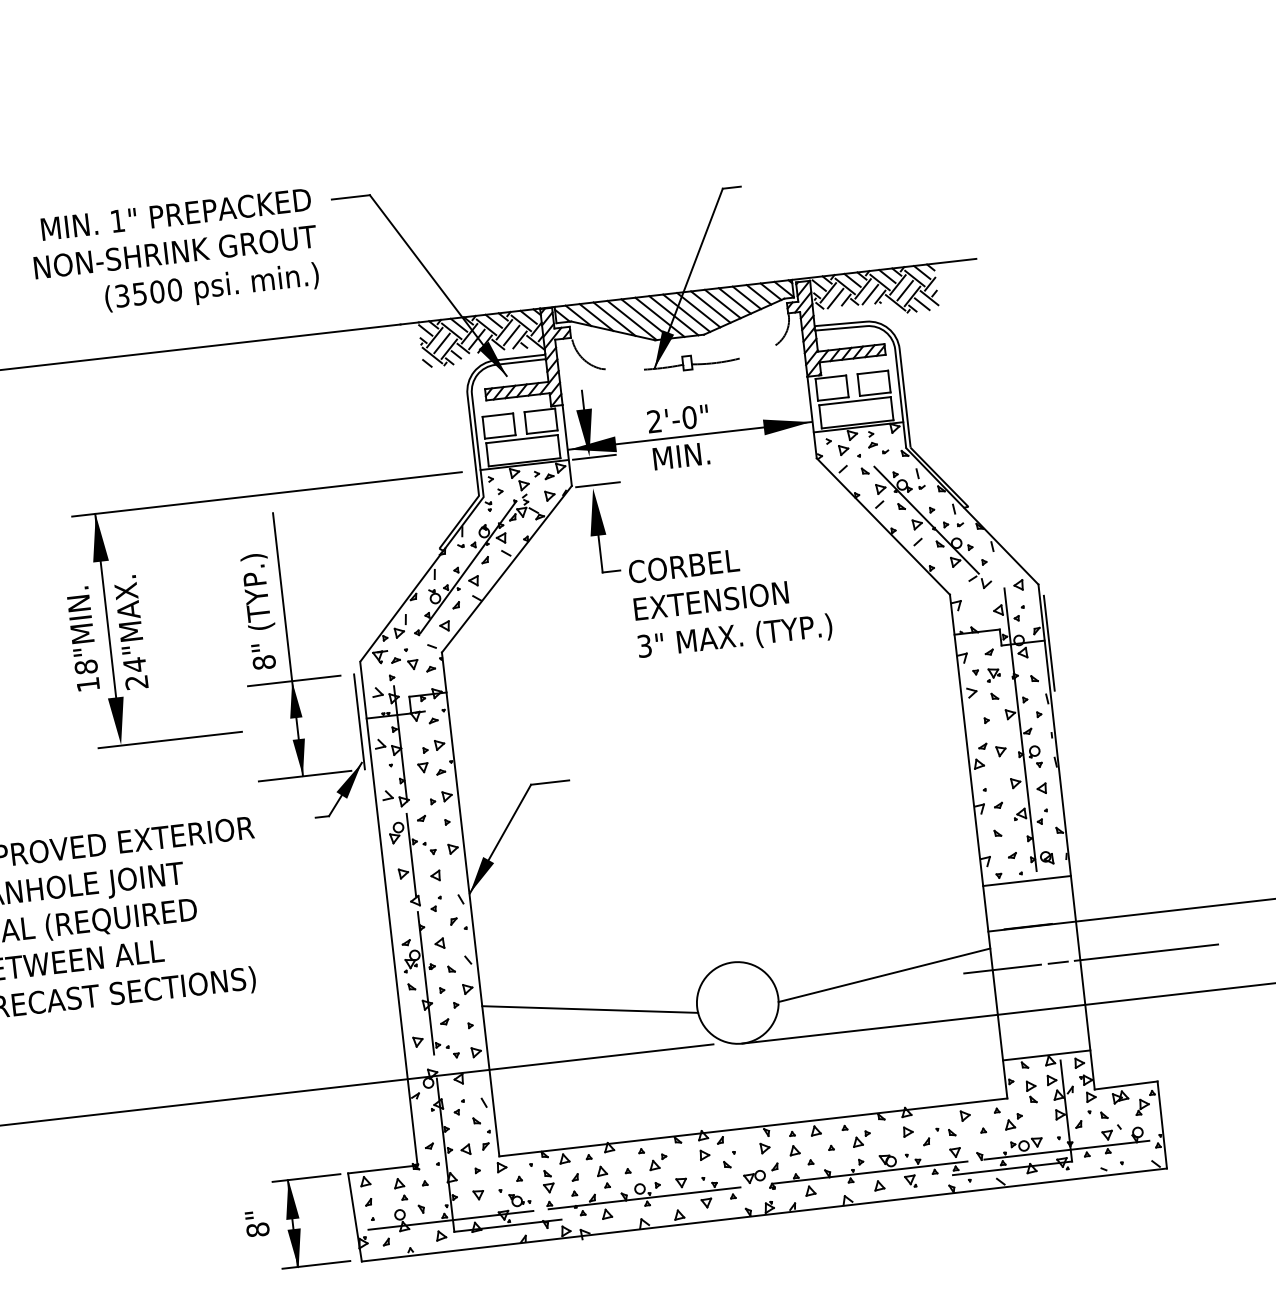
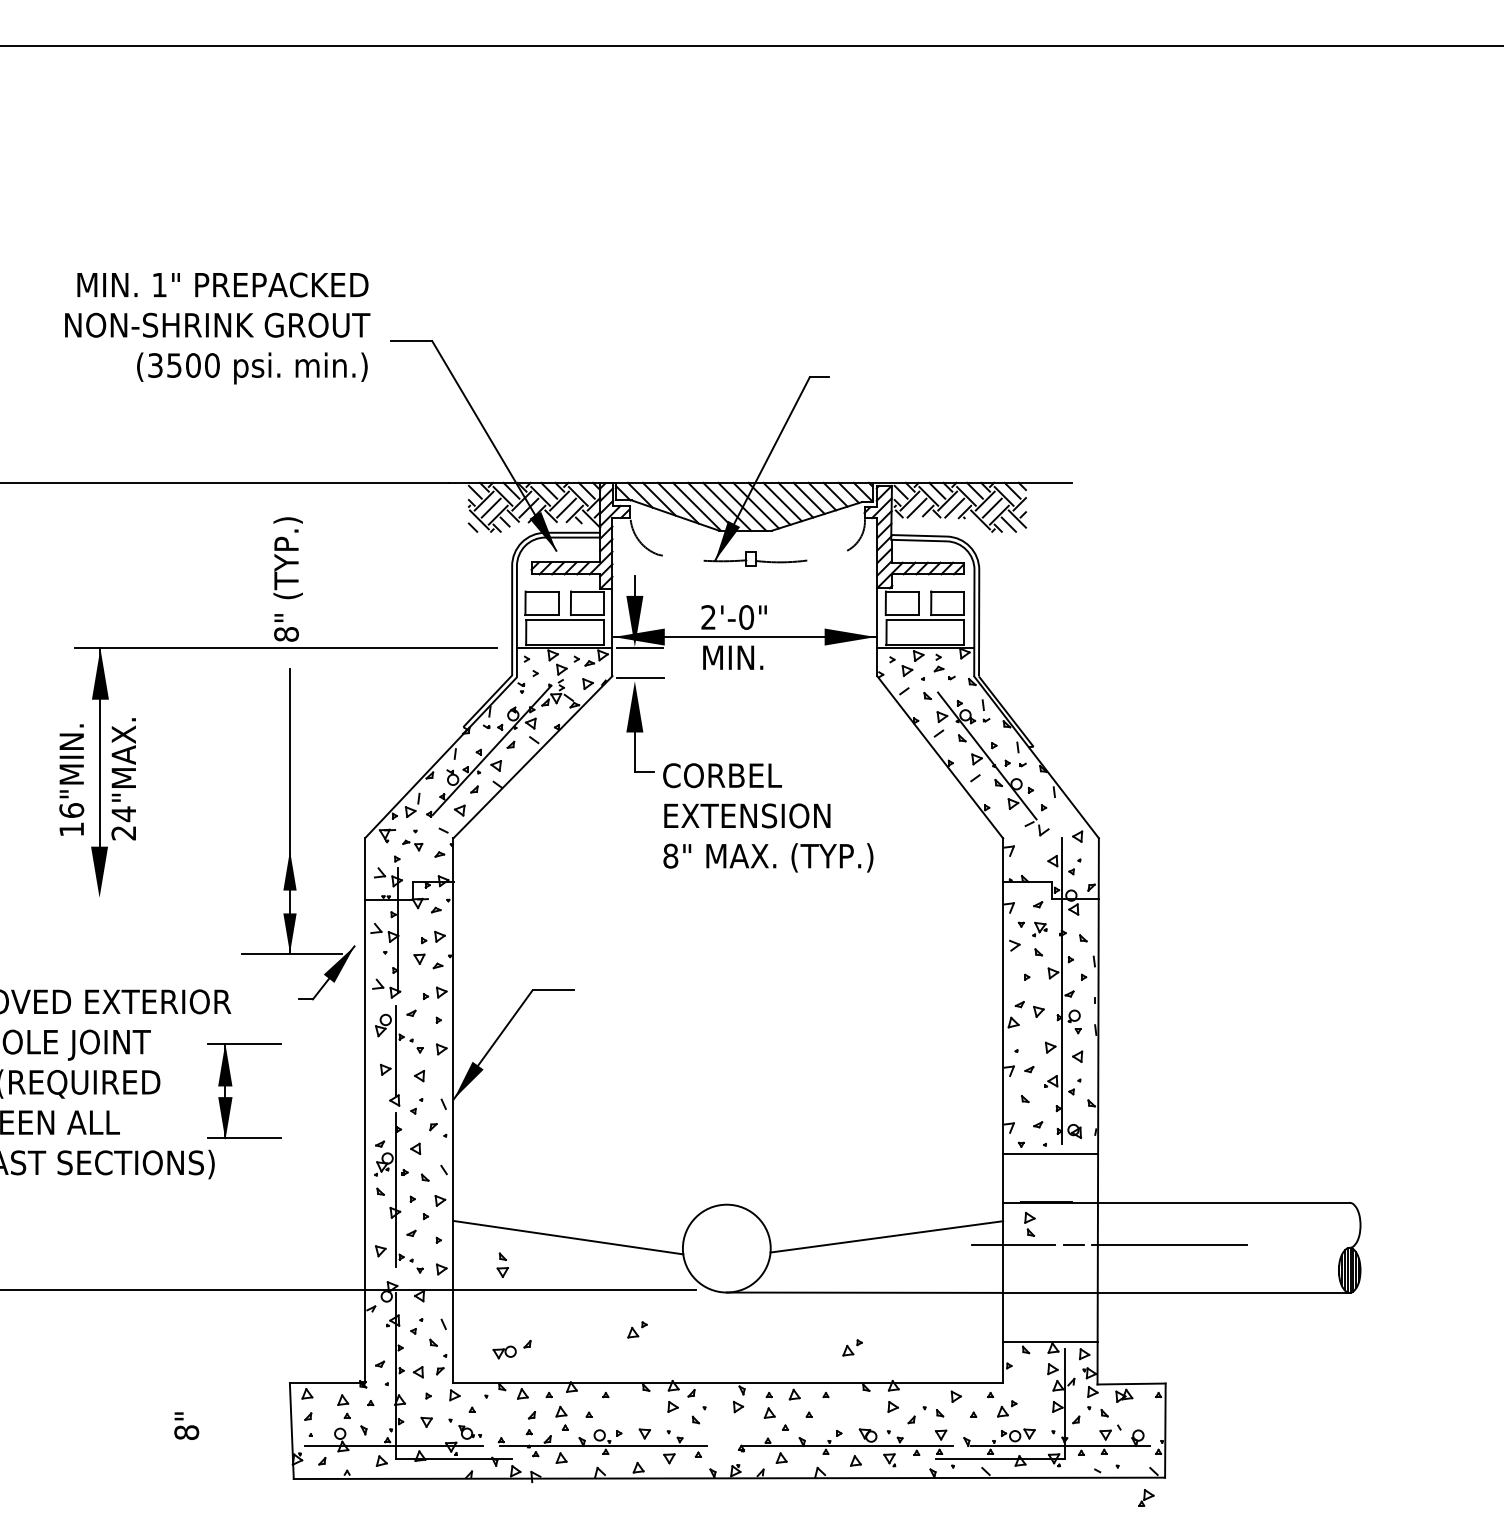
text: (175, 255) -> (217, 328), moved
text: (259, 611) -> (287, 579), moved
line: (1049, 642) -> (1103, 901), removed
text: (644, 645) -> (670, 855), 3" -> 8"
part: (404, 663) -> (412, 845), size x0.7
text: (86, 667) -> (71, 810), 18"MIN. -> 16"MIN.
line: (294, 680) -> (292, 850), removed
line: (358, 721) -> (356, 901), removed
line: (170, 739) -> (152, 898), removed
part: (1031, 1091) -> (1029, 1223), moved
part: (1142, 1106) -> (1146, 1497), moved
part: (861, 1138) -> (852, 1347), moved
part: (658, 1161) -> (637, 1329), moved
part: (760, 1173) -> (511, 1349), moved
part: (548, 1180) -> (502, 1264), moved
part: (299, 1218) -> (232, 1086), moved

